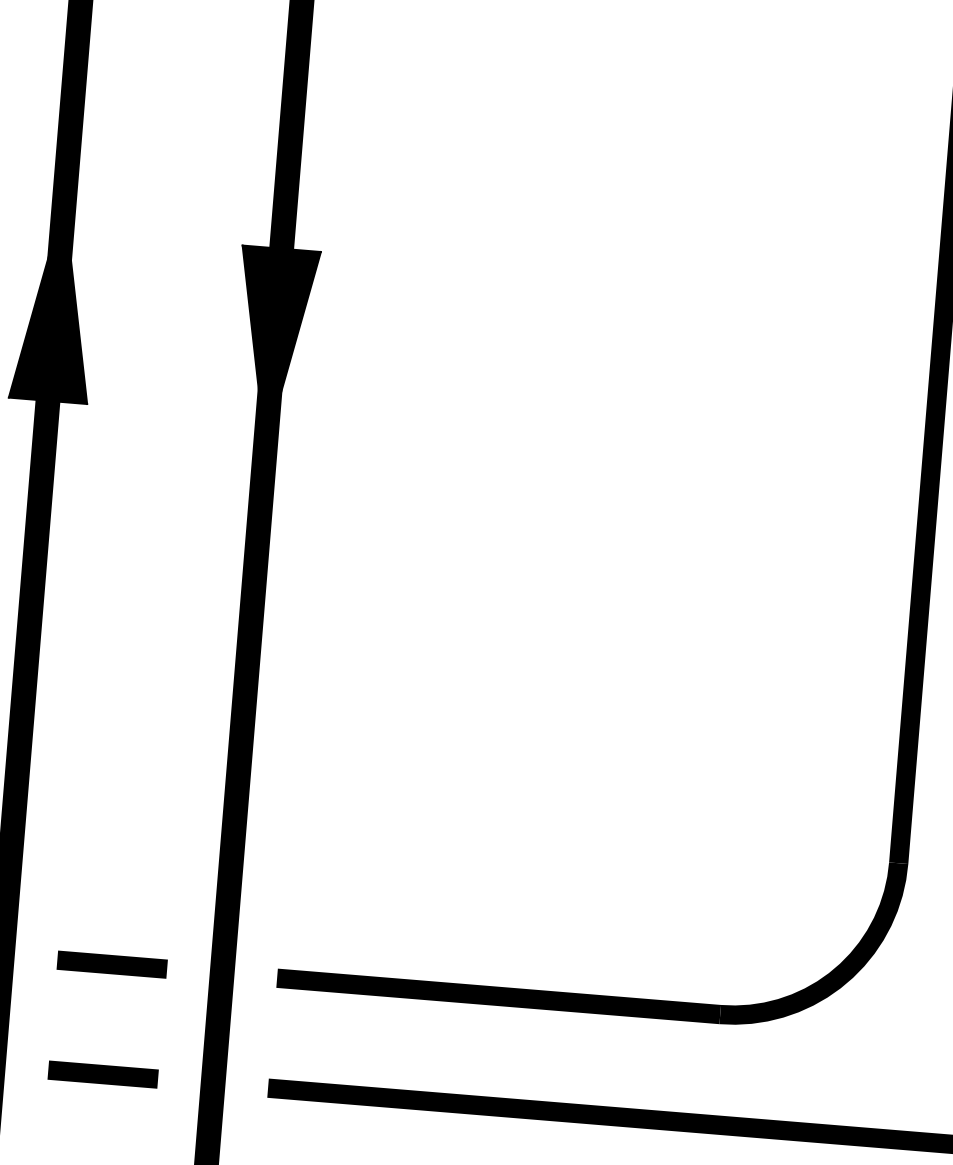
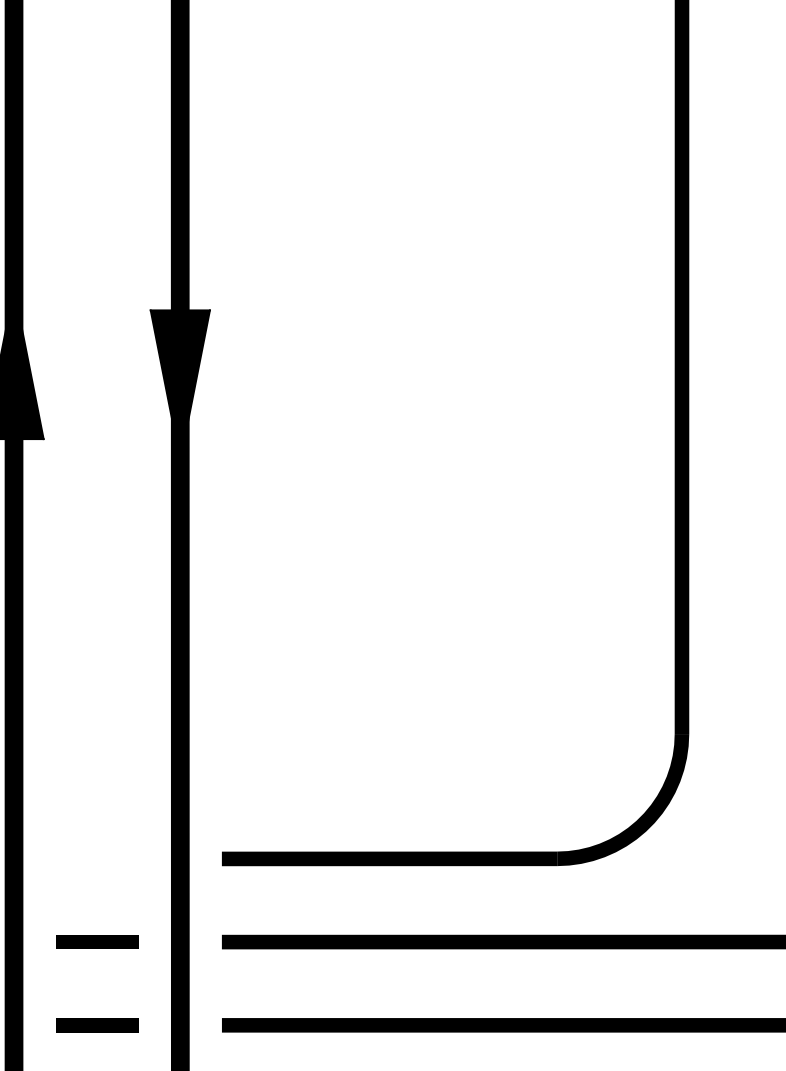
line: (112, 964) -> (97, 858), removed

